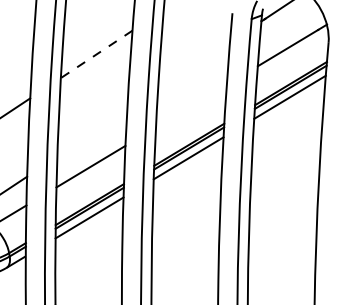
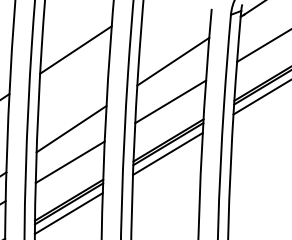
line: (96, 54) -> (75, 50), dashed -> solid
line: (194, 65) -> (173, 61), added
line: (191, 105) -> (170, 101), added
line: (92, 133) -> (71, 129), added

